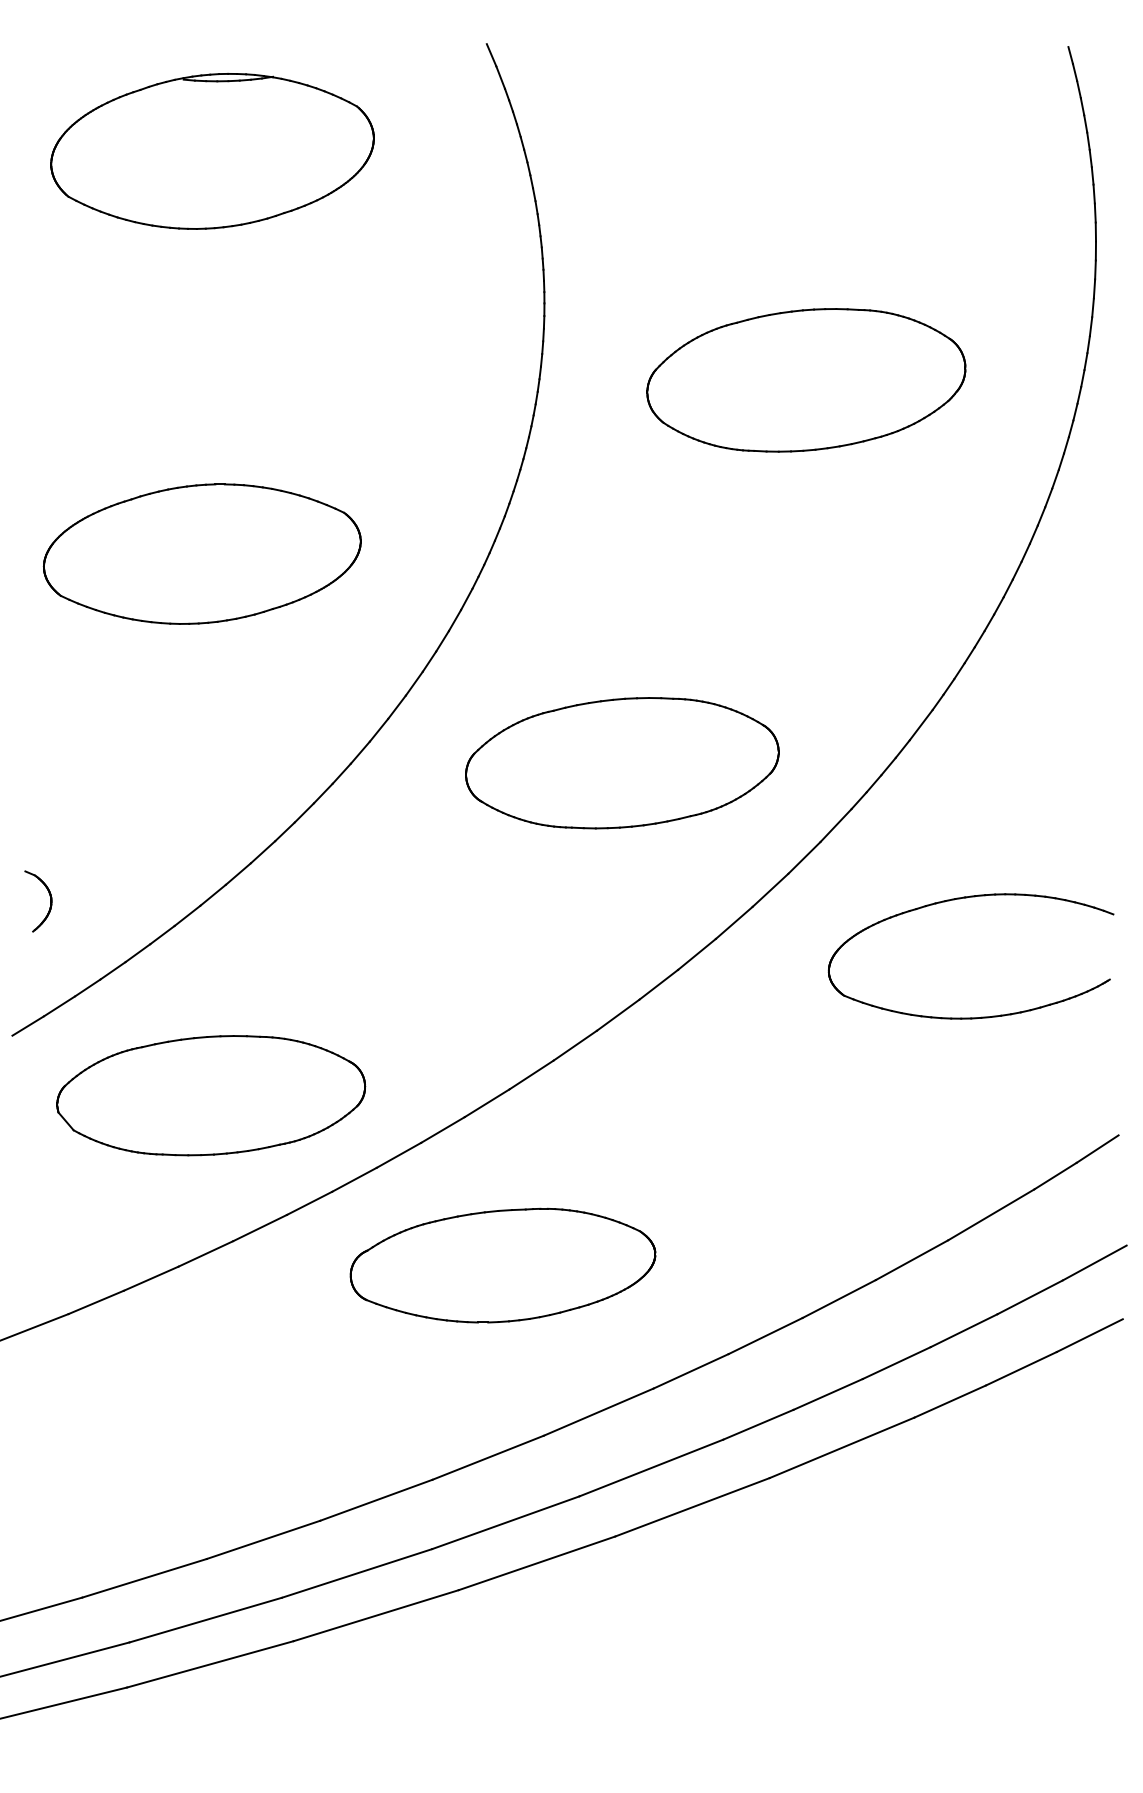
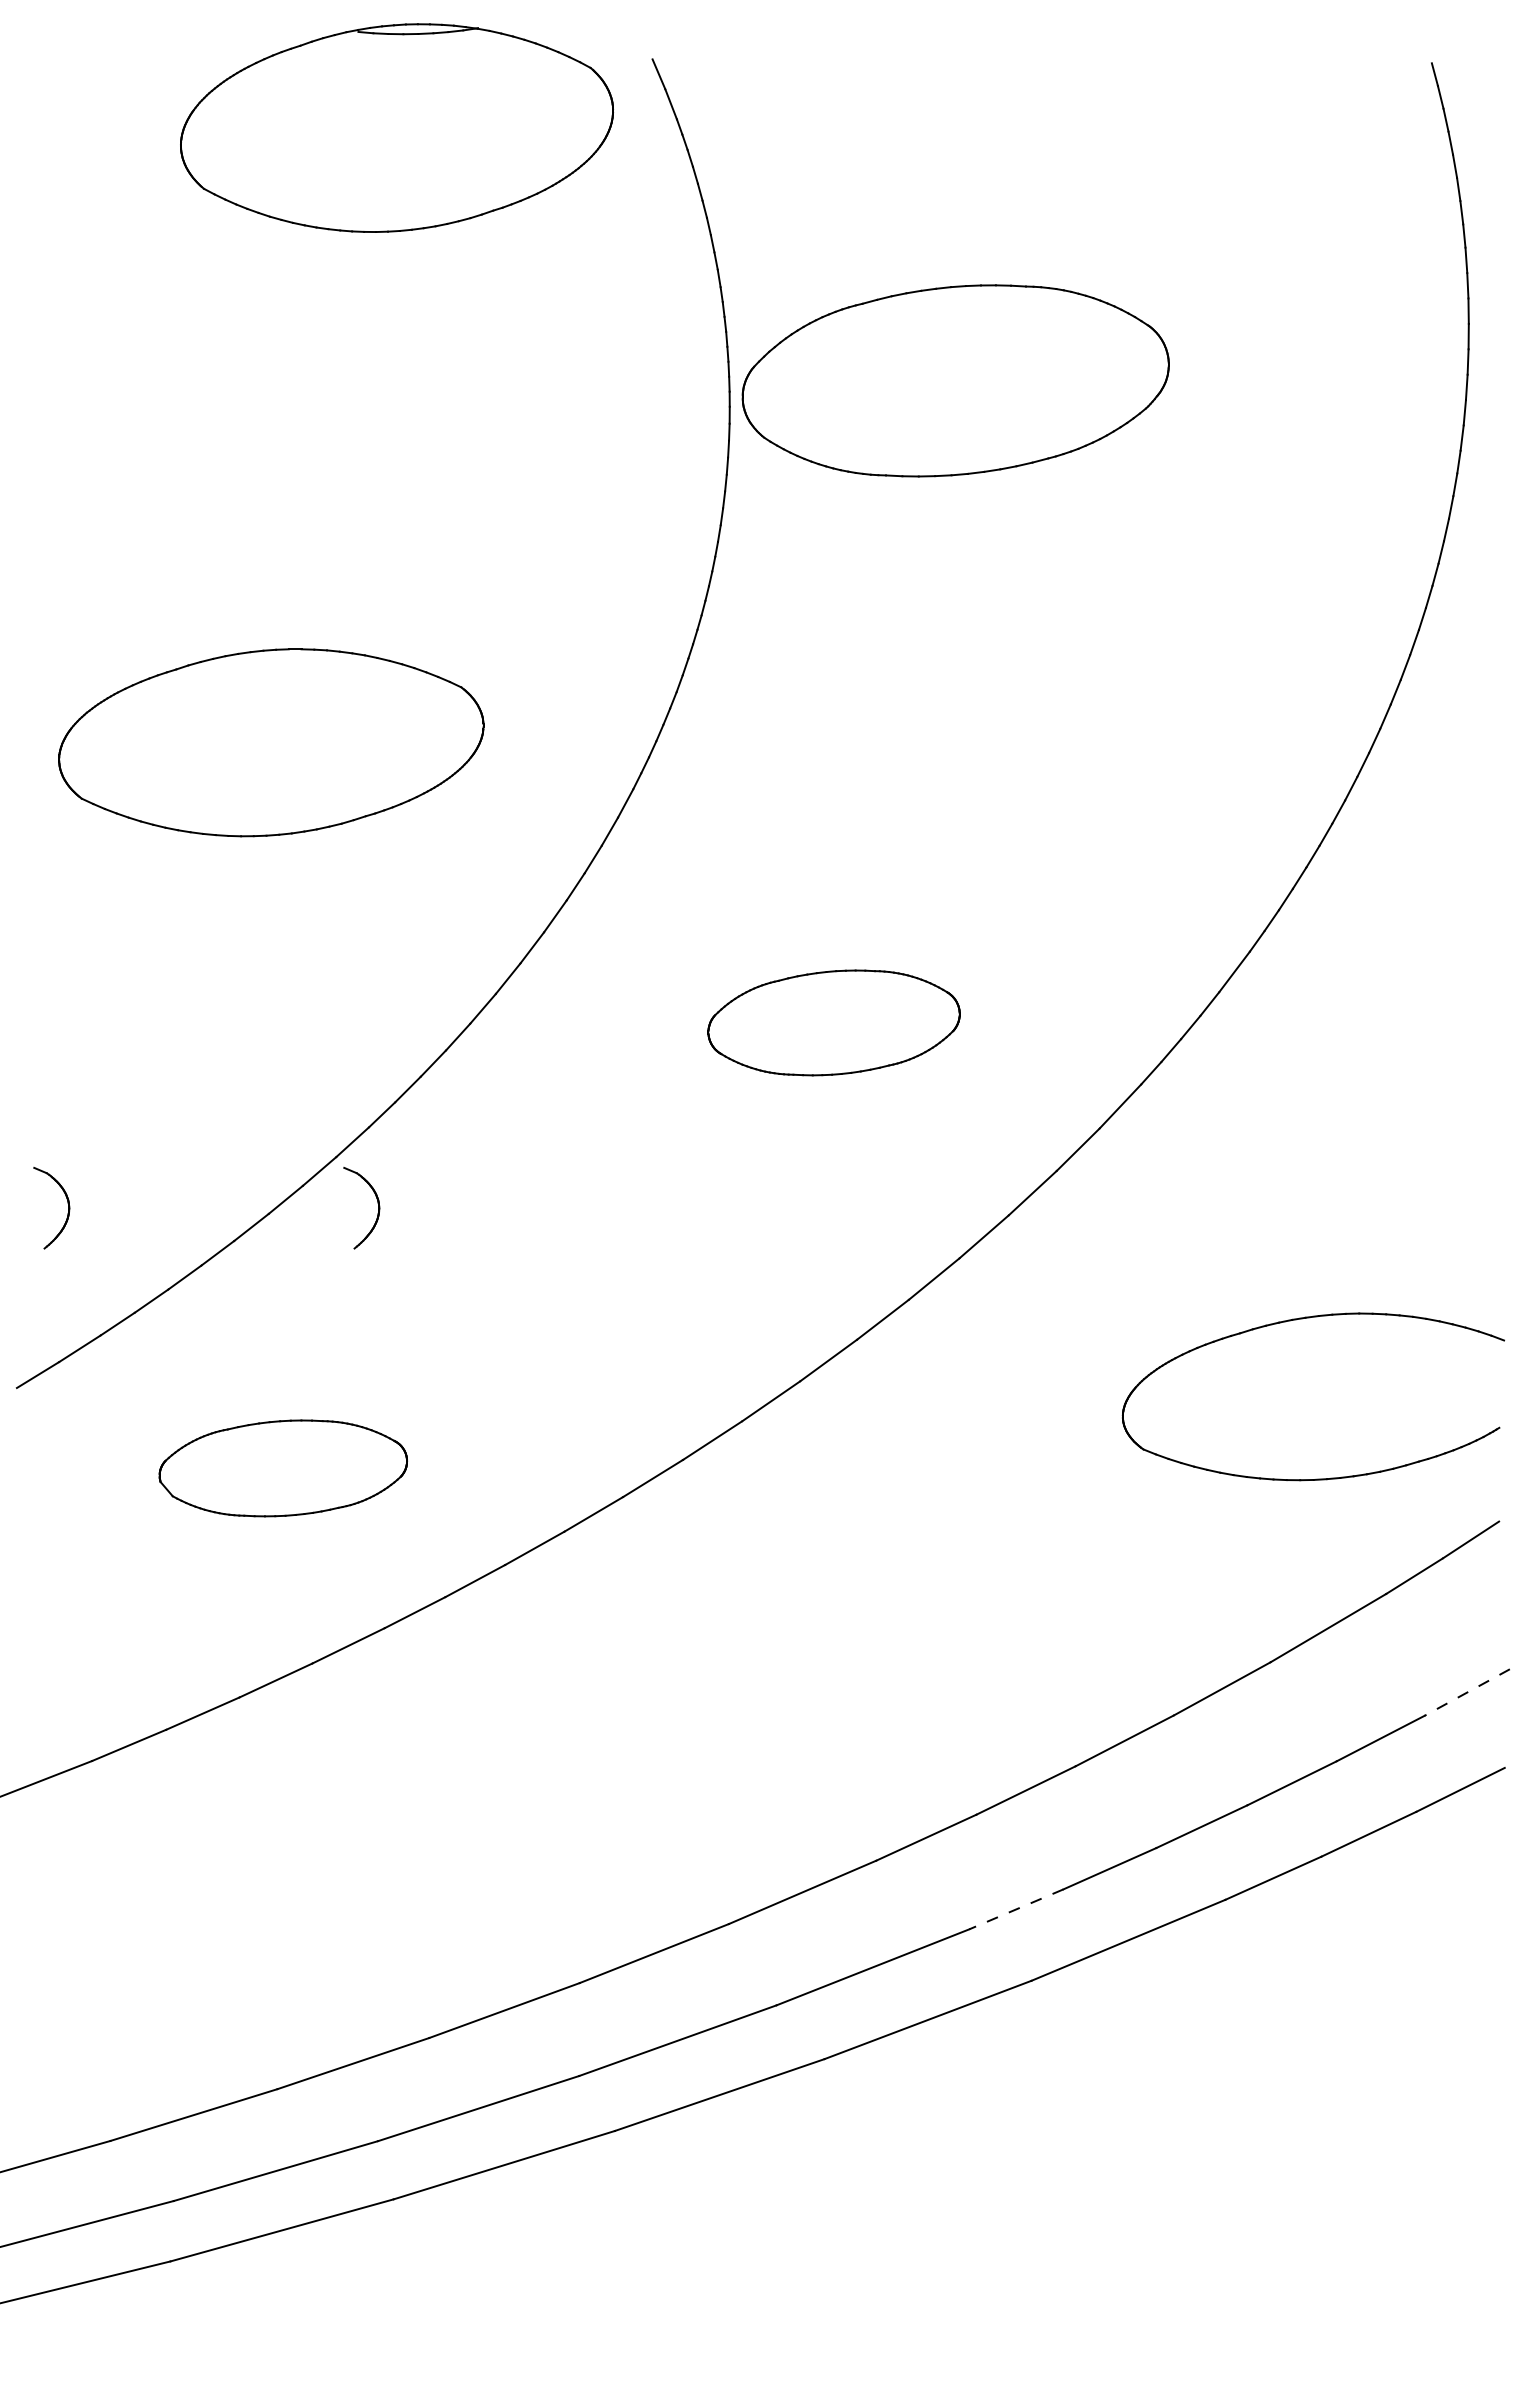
part: (212, 150) -> (396, 127), moved
part: (806, 380) -> (955, 380), moved
part: (621, 762) -> (833, 1022), size x0.6
part: (281, 897) -> (377, 1203), added
part: (962, 898) -> (1302, 1319), moved
part: (211, 1095) -> (283, 1468), size x0.6
line: (1095, 1262) -> (1467, 1692), solid -> dashed
part: (503, 1265) -> (674, 1696), removed
line: (757, 1424) -> (1015, 1909), solid -> dashed

